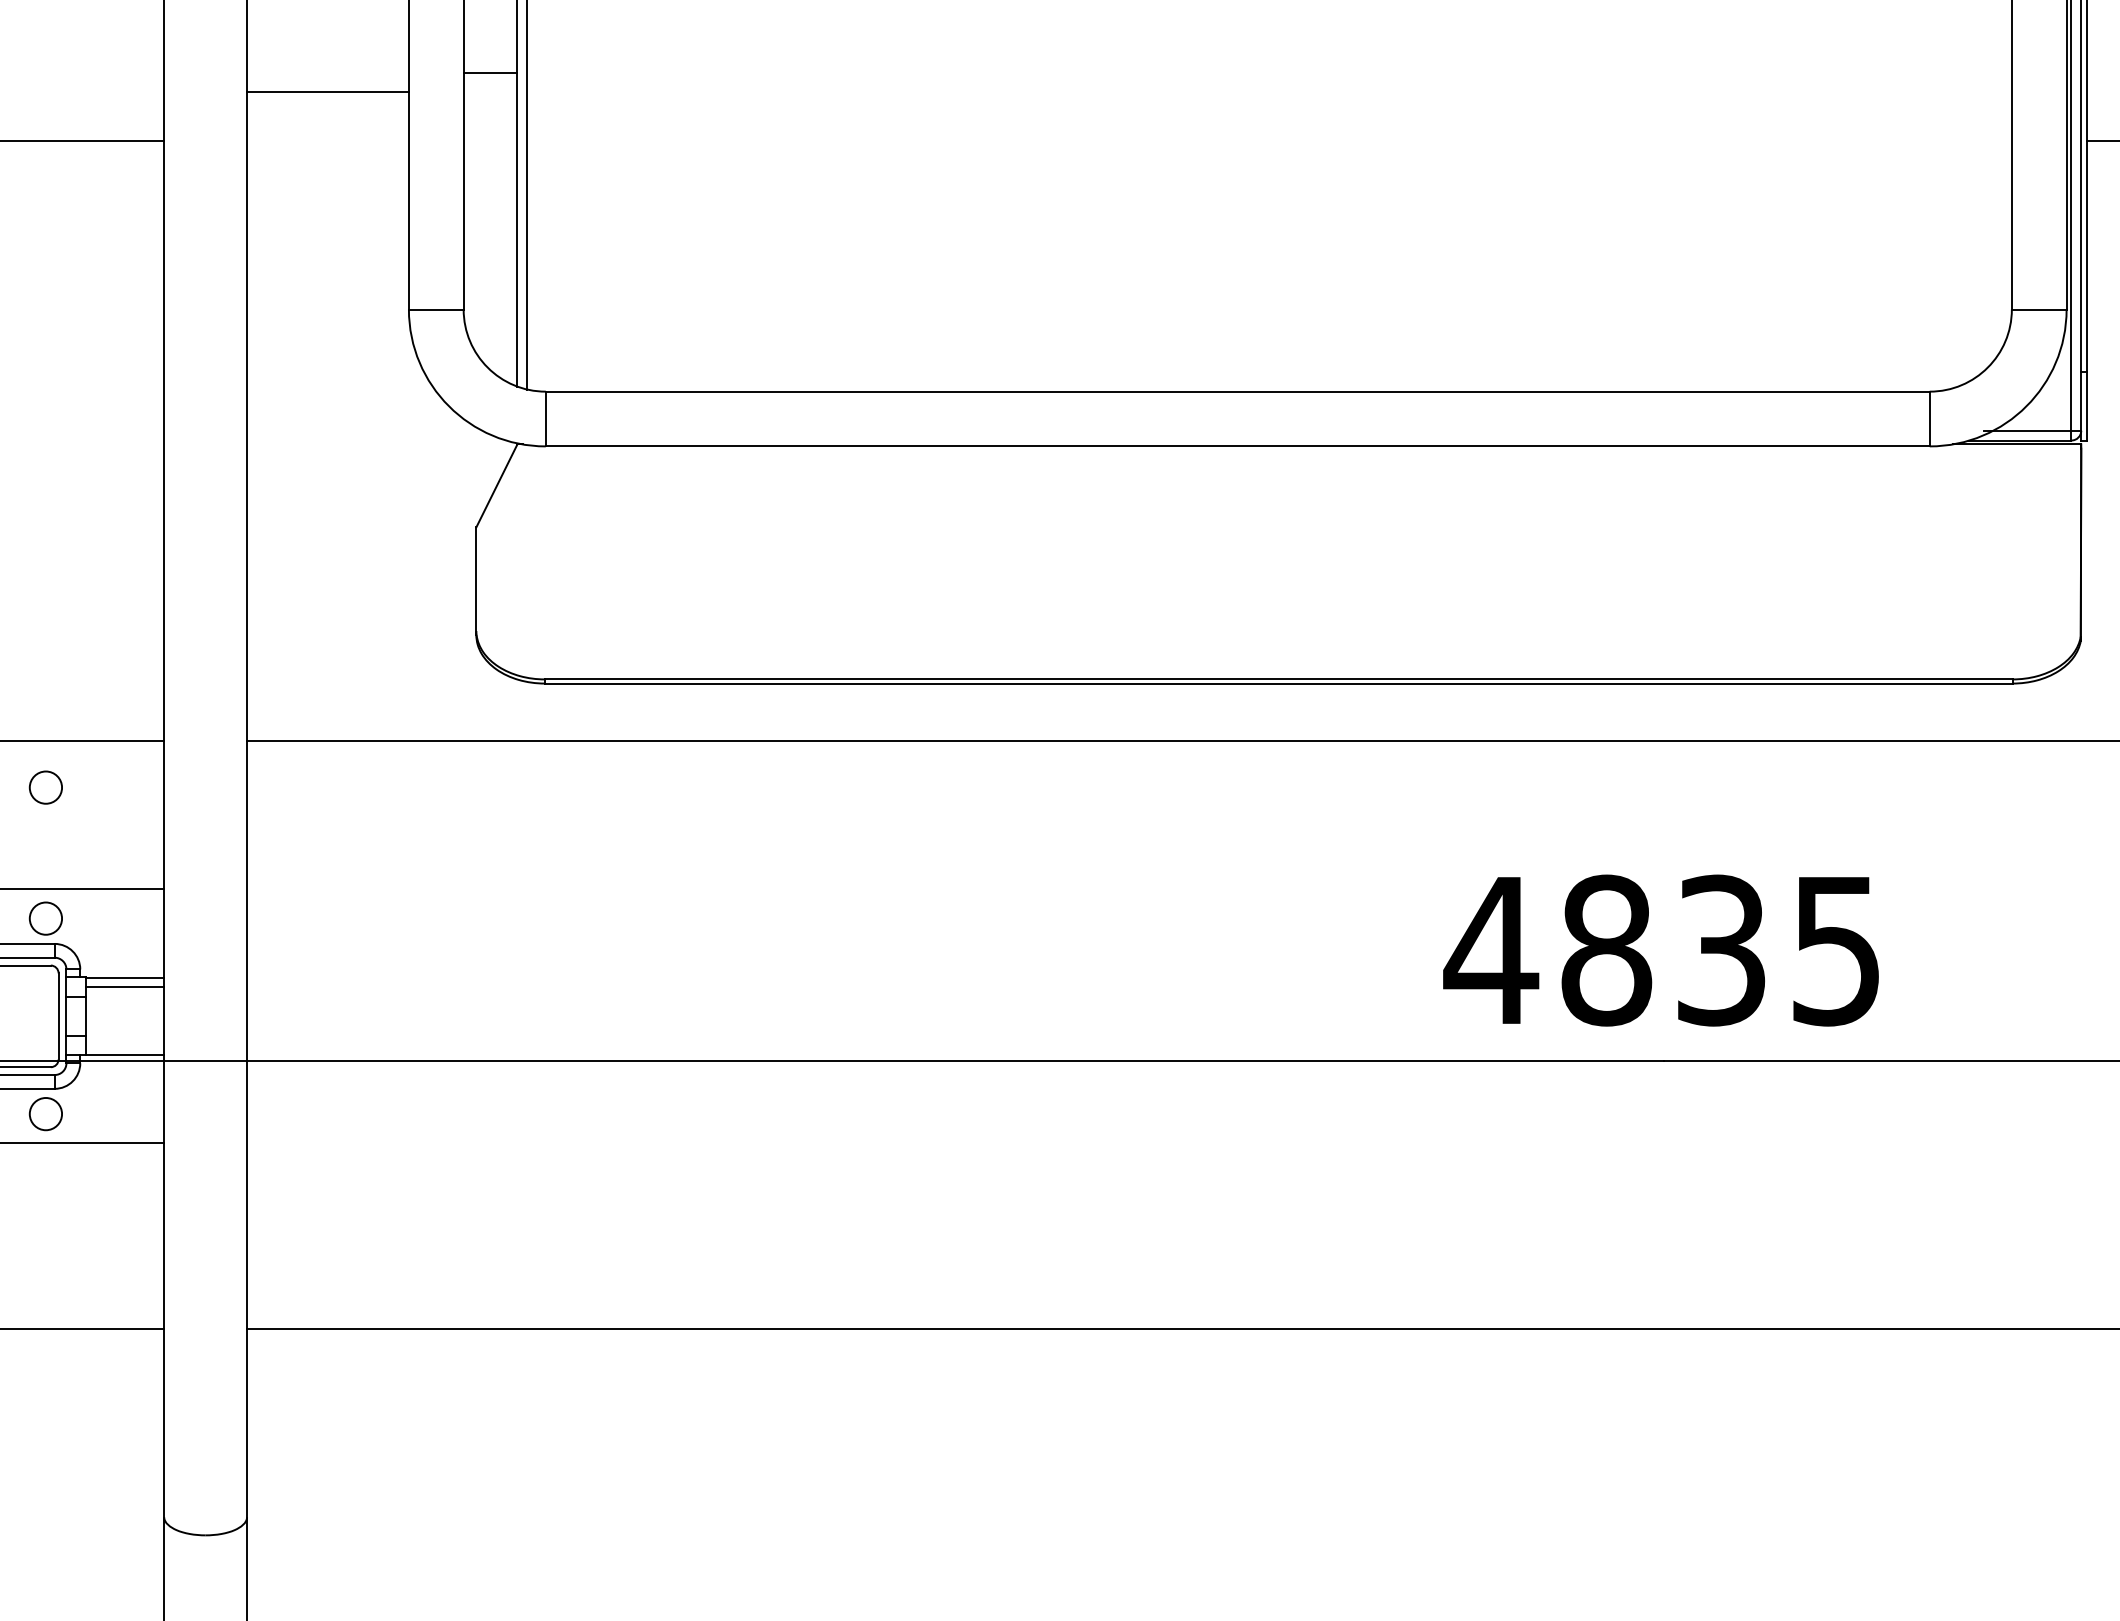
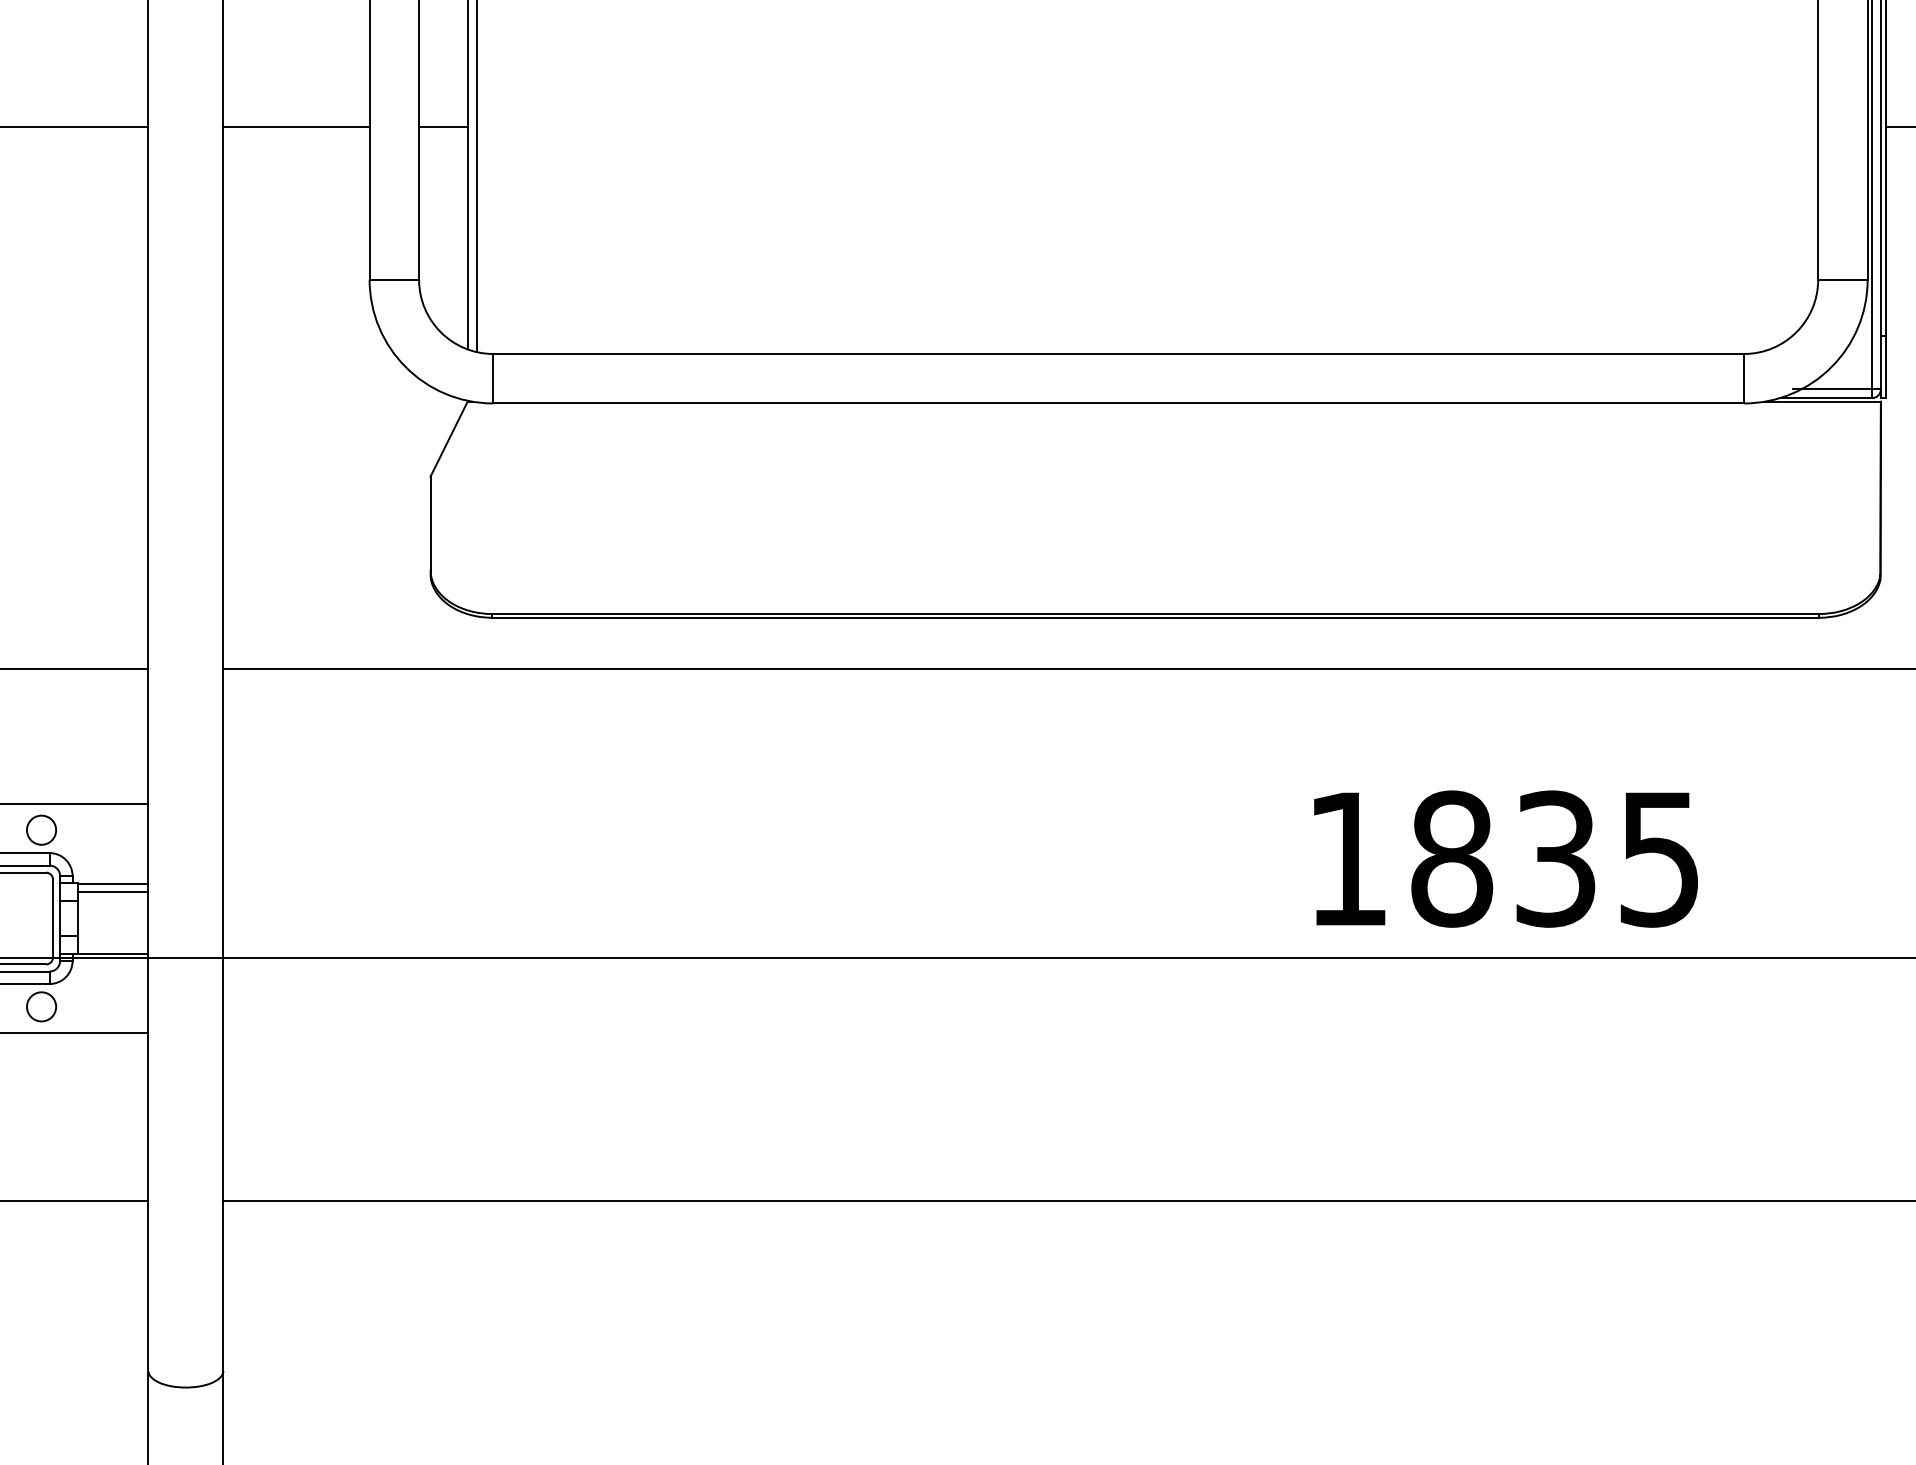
line: (490, 72) -> (443, 127), moved
line: (327, 91) -> (296, 127), moved
circle: (45, 787) -> (41, 711), removed
text: (1491, 950) -> (1347, 859), 4835 -> 1835

